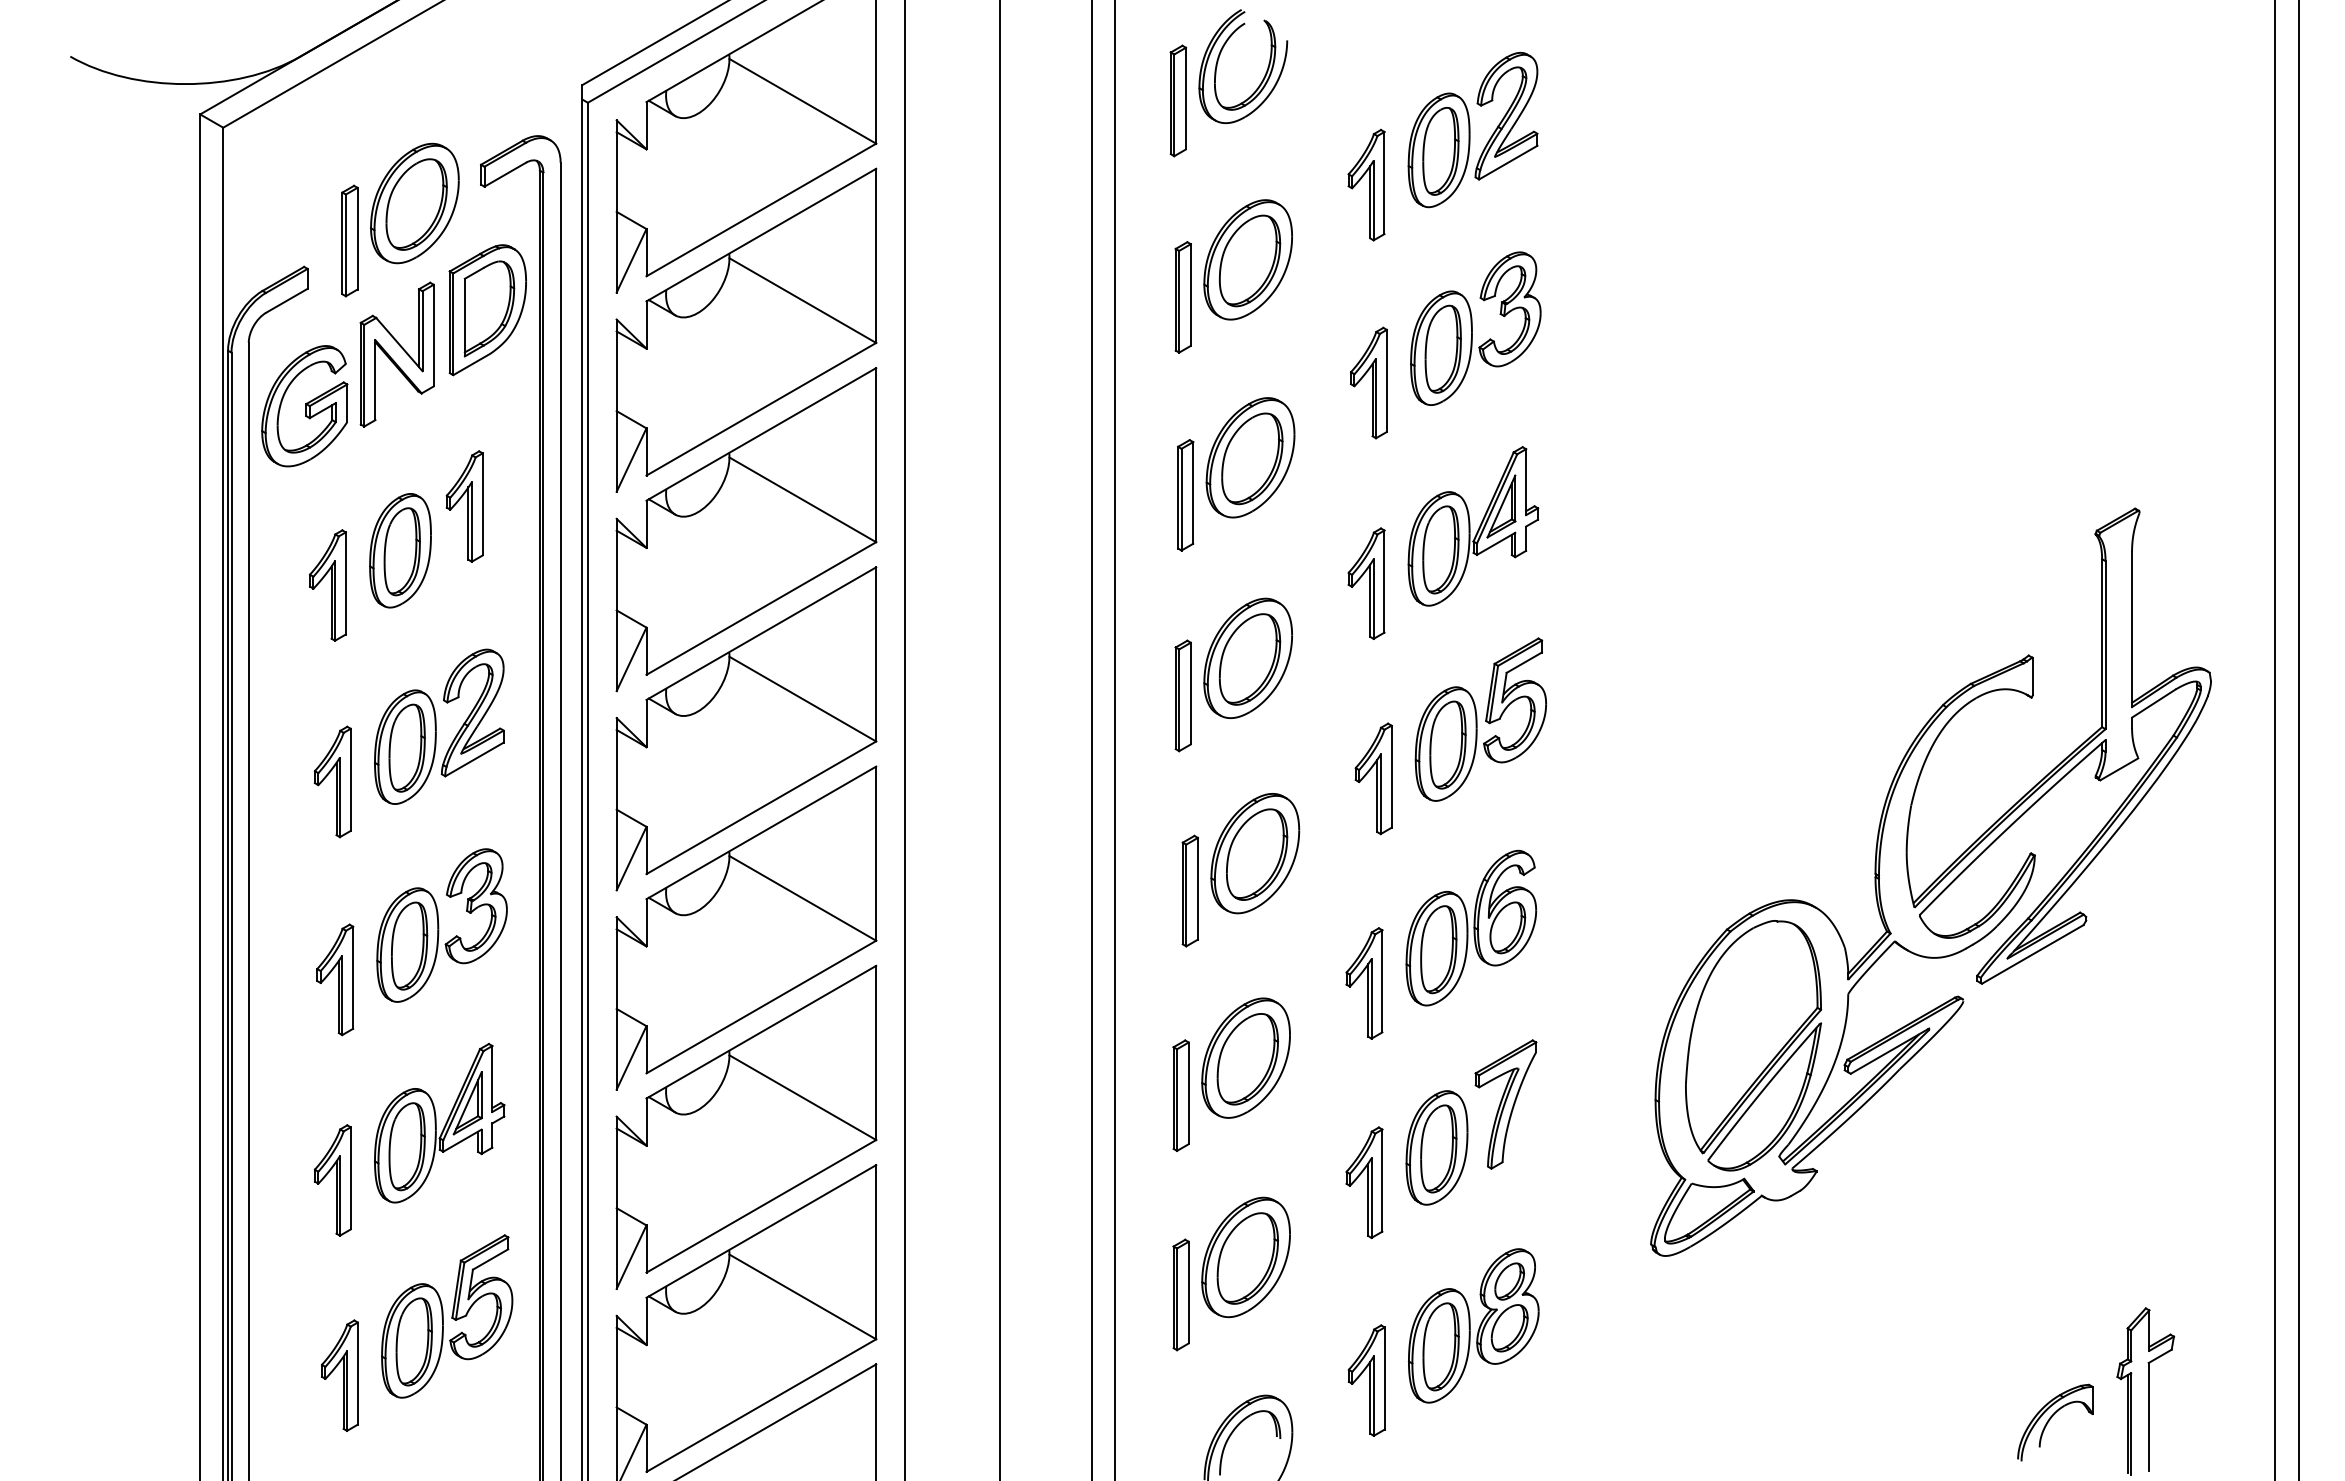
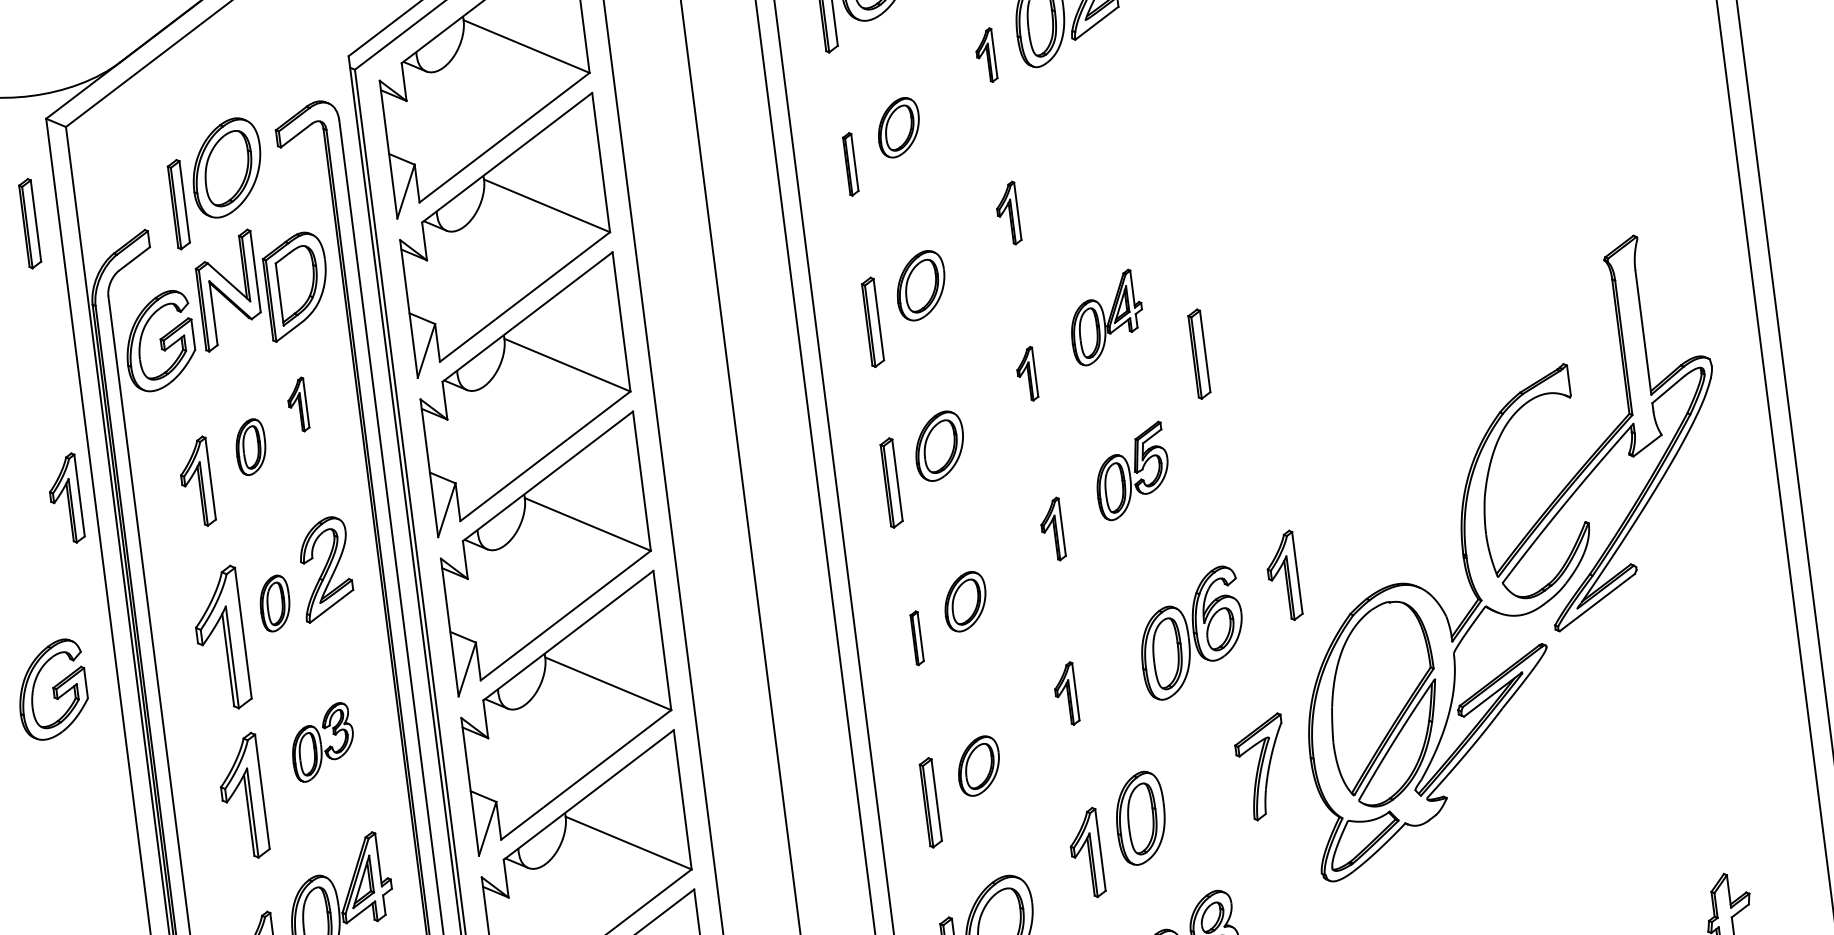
part: (1366, 184) -> (985, 55), size x0.6
part: (163, 240) -> (29, 223), added
part: (1247, 259) -> (898, 127), size x0.6
part: (1182, 297) -> (850, 164), size x0.7
part: (487, 310) -> (297, 286), moved
part: (1475, 328) -> (1087, 159), removed
part: (1368, 382) -> (1007, 213), size x0.7
part: (1250, 457) -> (921, 285), size x0.7
part: (464, 506) -> (297, 405), size x0.6
part: (1473, 526) -> (1106, 317), size x0.7
part: (400, 550) -> (250, 446), size x0.6
part: (1366, 583) -> (1026, 374), size x0.6
part: (163, 585) -> (65, 499), added
part: (1581, 585) -> (1198, 353), added
part: (1247, 657) -> (939, 445), size x0.7
part: (1480, 719) -> (1131, 471), size x0.7
part: (405, 746) -> (275, 603), size x0.6
part: (1373, 778) -> (1052, 529), size x0.7
part: (332, 781) -> (220, 638), size x1.6
part: (117, 818) -> (52, 690), added
part: (1255, 853) -> (965, 601), size x0.6
part: (1650, 872) -> (1283, 576), added
part: (1189, 890) -> (916, 637), size x0.6
part: (441, 925) -> (322, 742), size x0.6
part: (1471, 927) -> (1191, 632), moved
part: (335, 979) -> (242, 796), size x1.4
part: (1364, 983) -> (1066, 694), size x0.7
part: (1245, 1057) -> (978, 765), size x0.6
part: (1505, 1104) -> (1262, 767), moved

